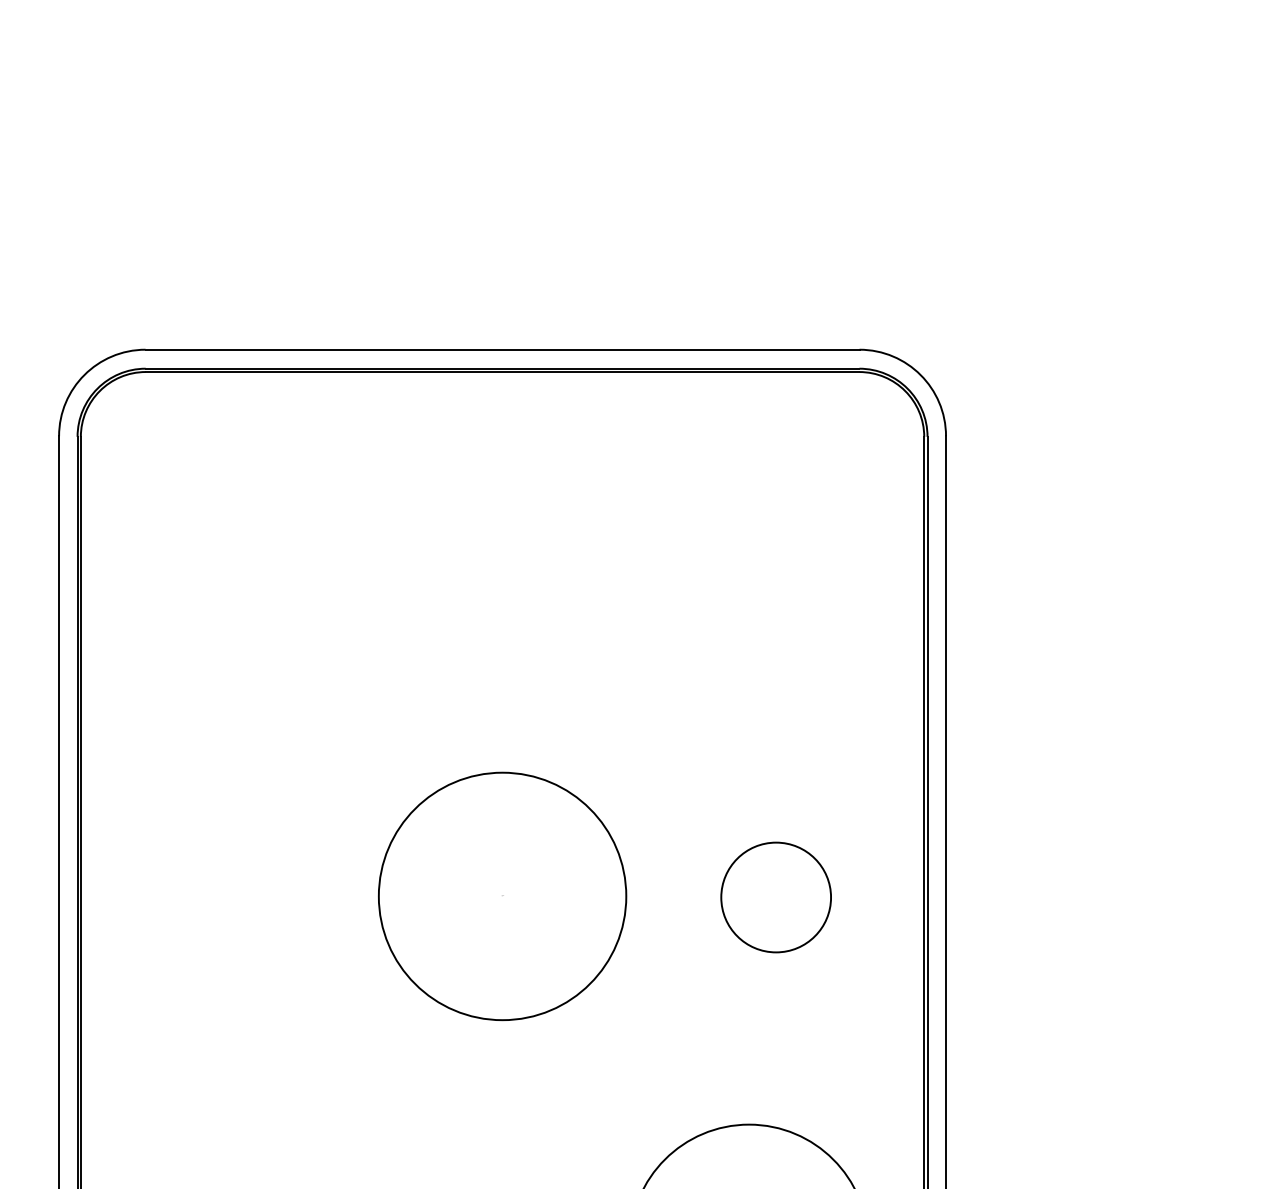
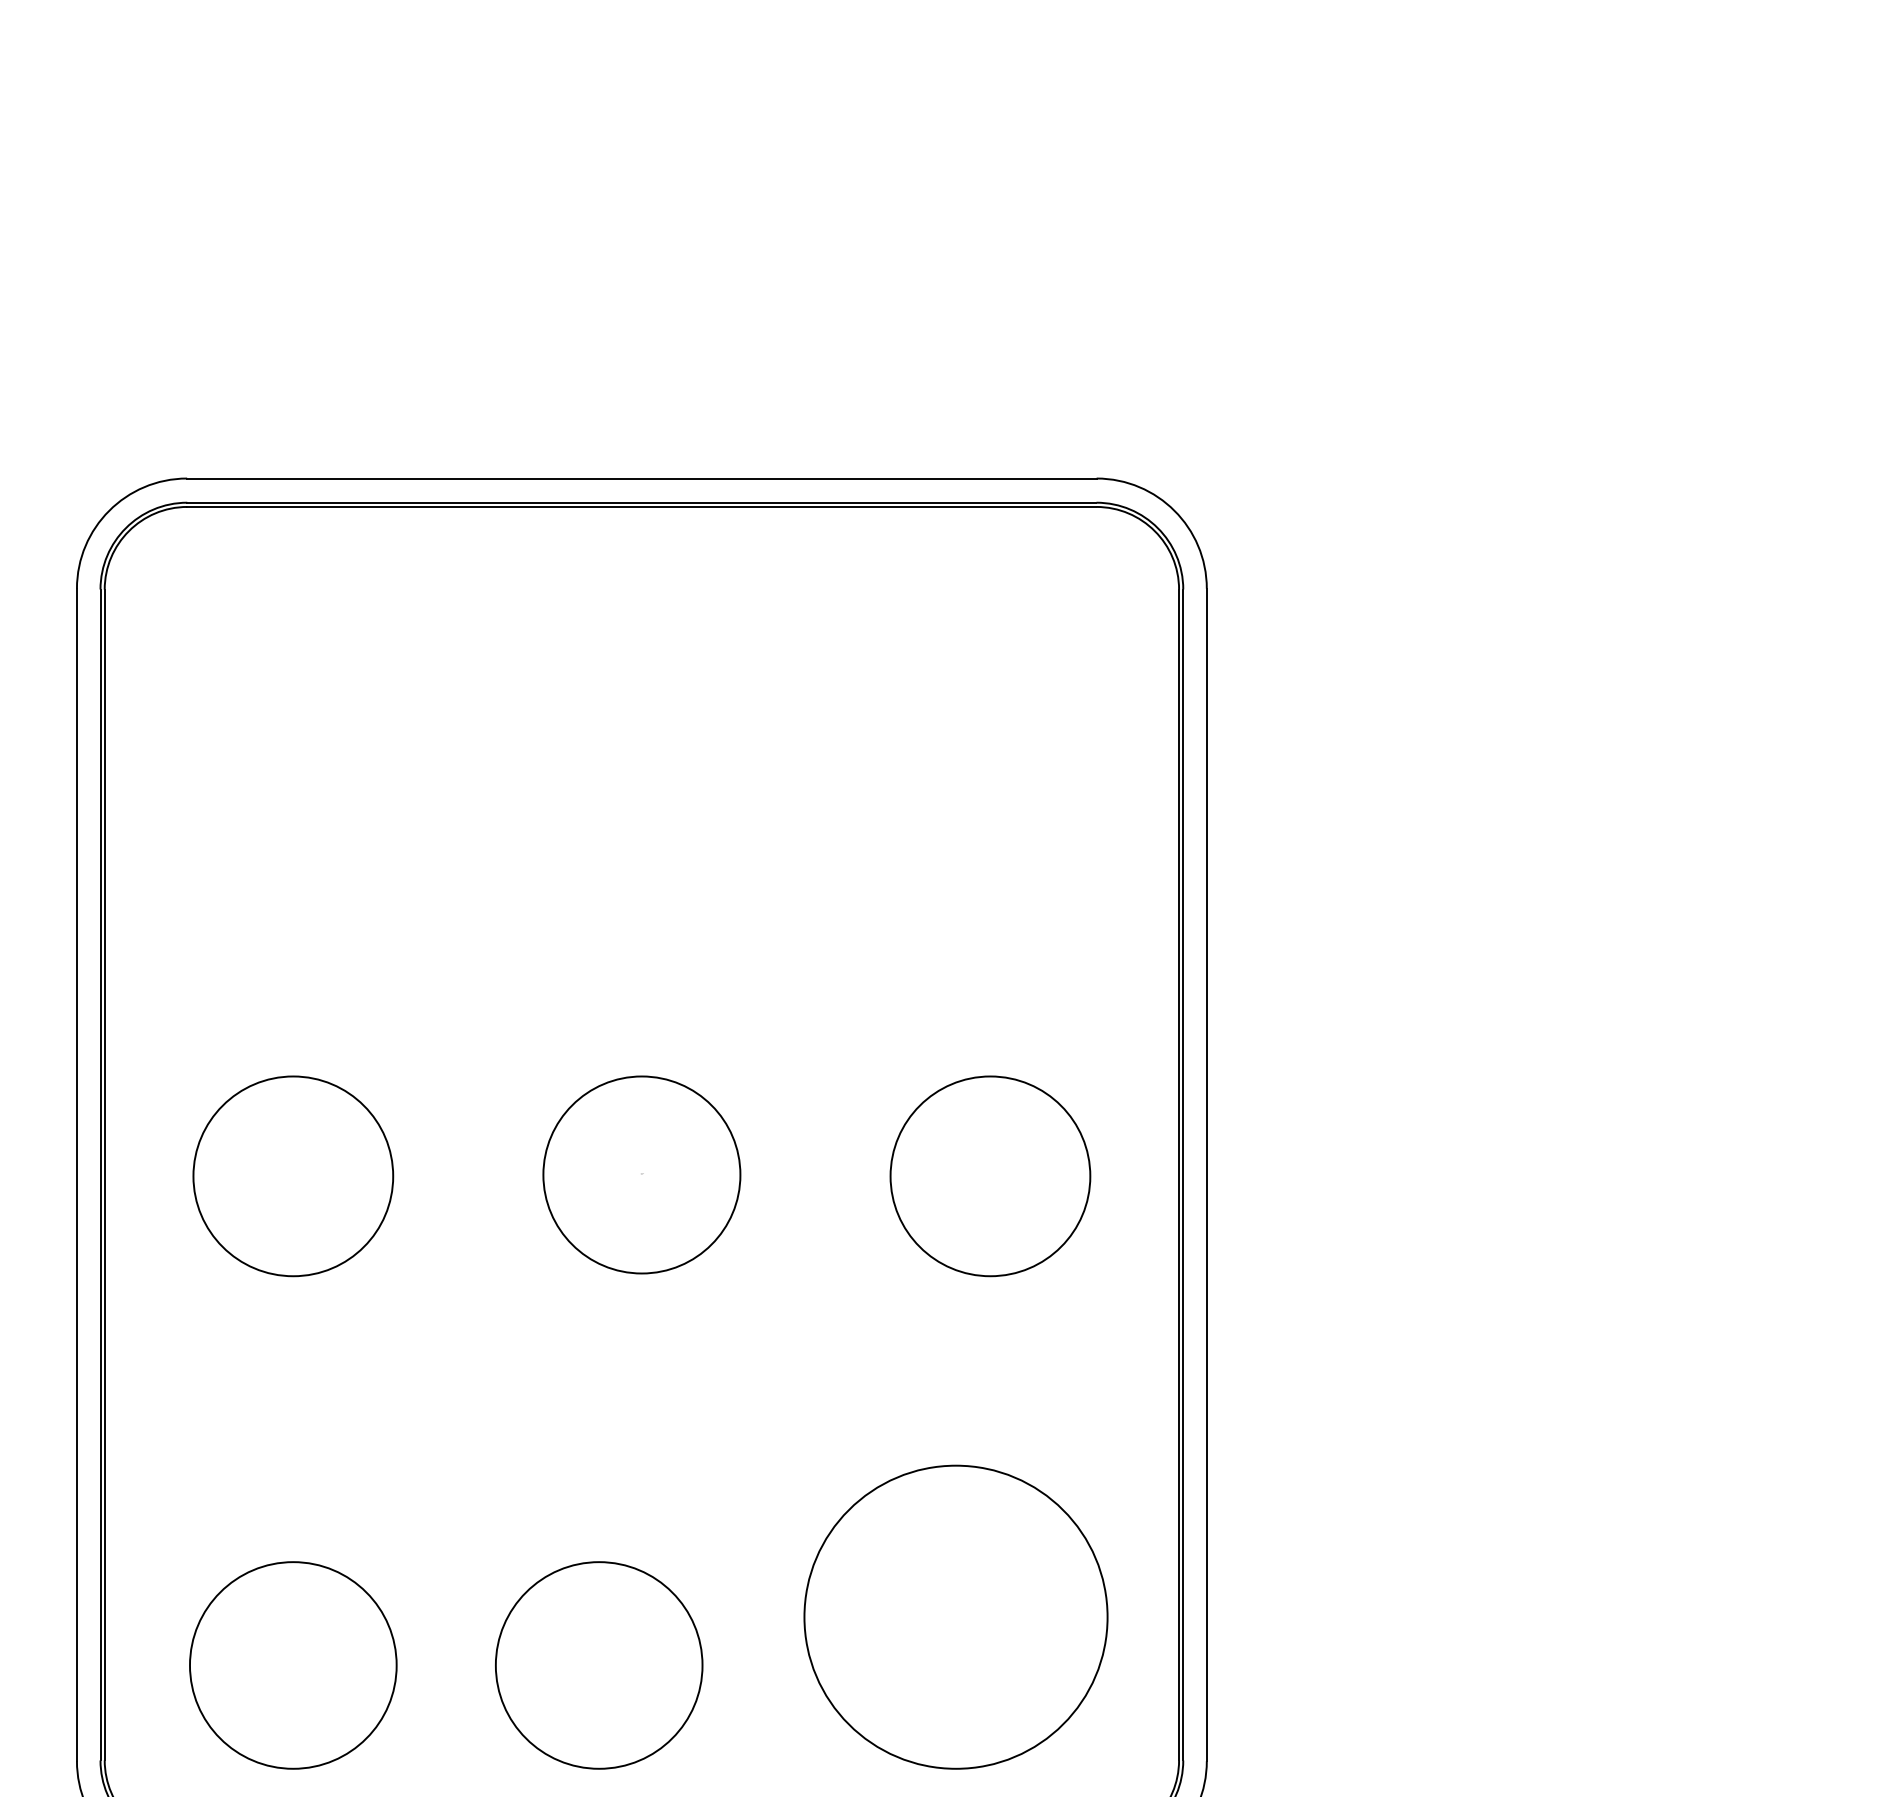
circle: (502, 896) -> (641, 1174), size x0.62
circle: (229, 897) -> (293, 1176), added
circle: (776, 897) -> (990, 1176), size x1.43

